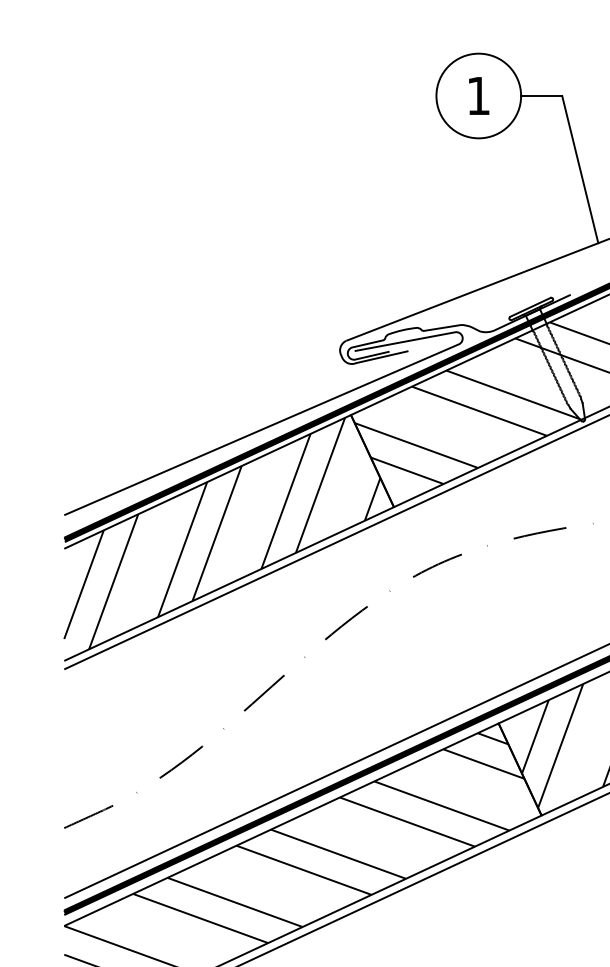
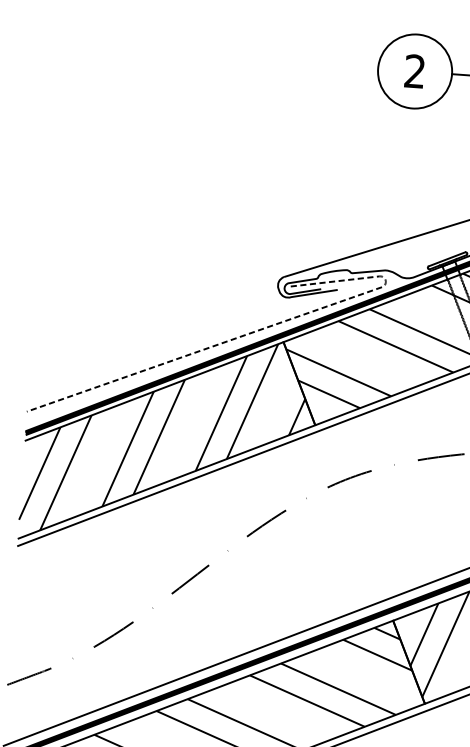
text: (478, 95) -> (414, 71), 1 -> 2
line: (323, 403) -> (260, 330), solid -> dashed

